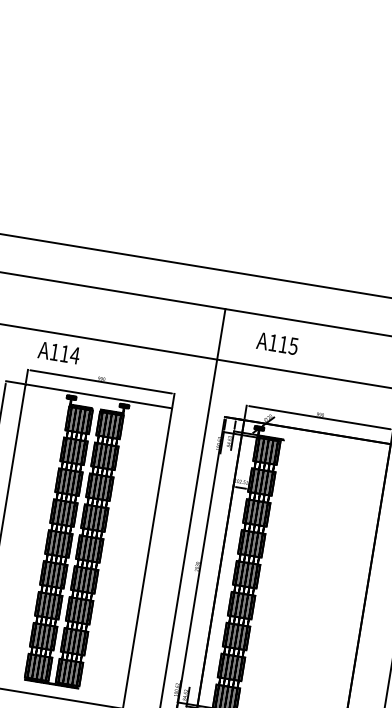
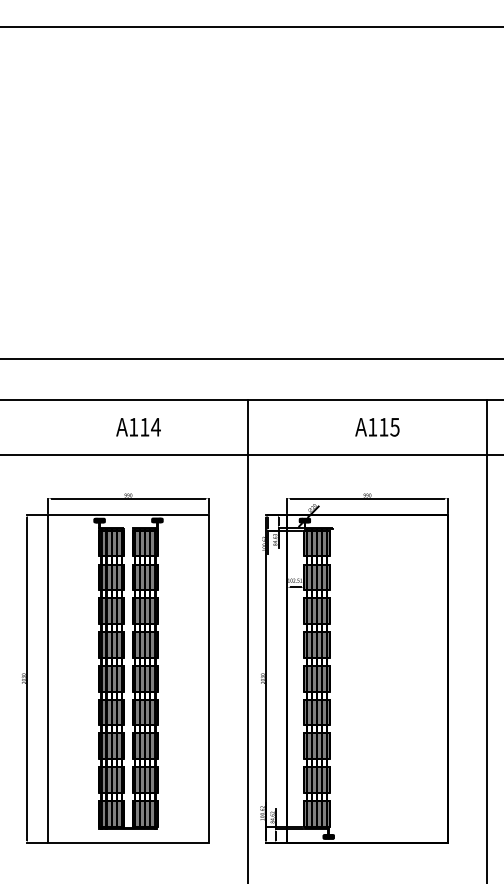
text: (277, 343) -> (377, 427), moved
text: (59, 353) -> (138, 427), moved

